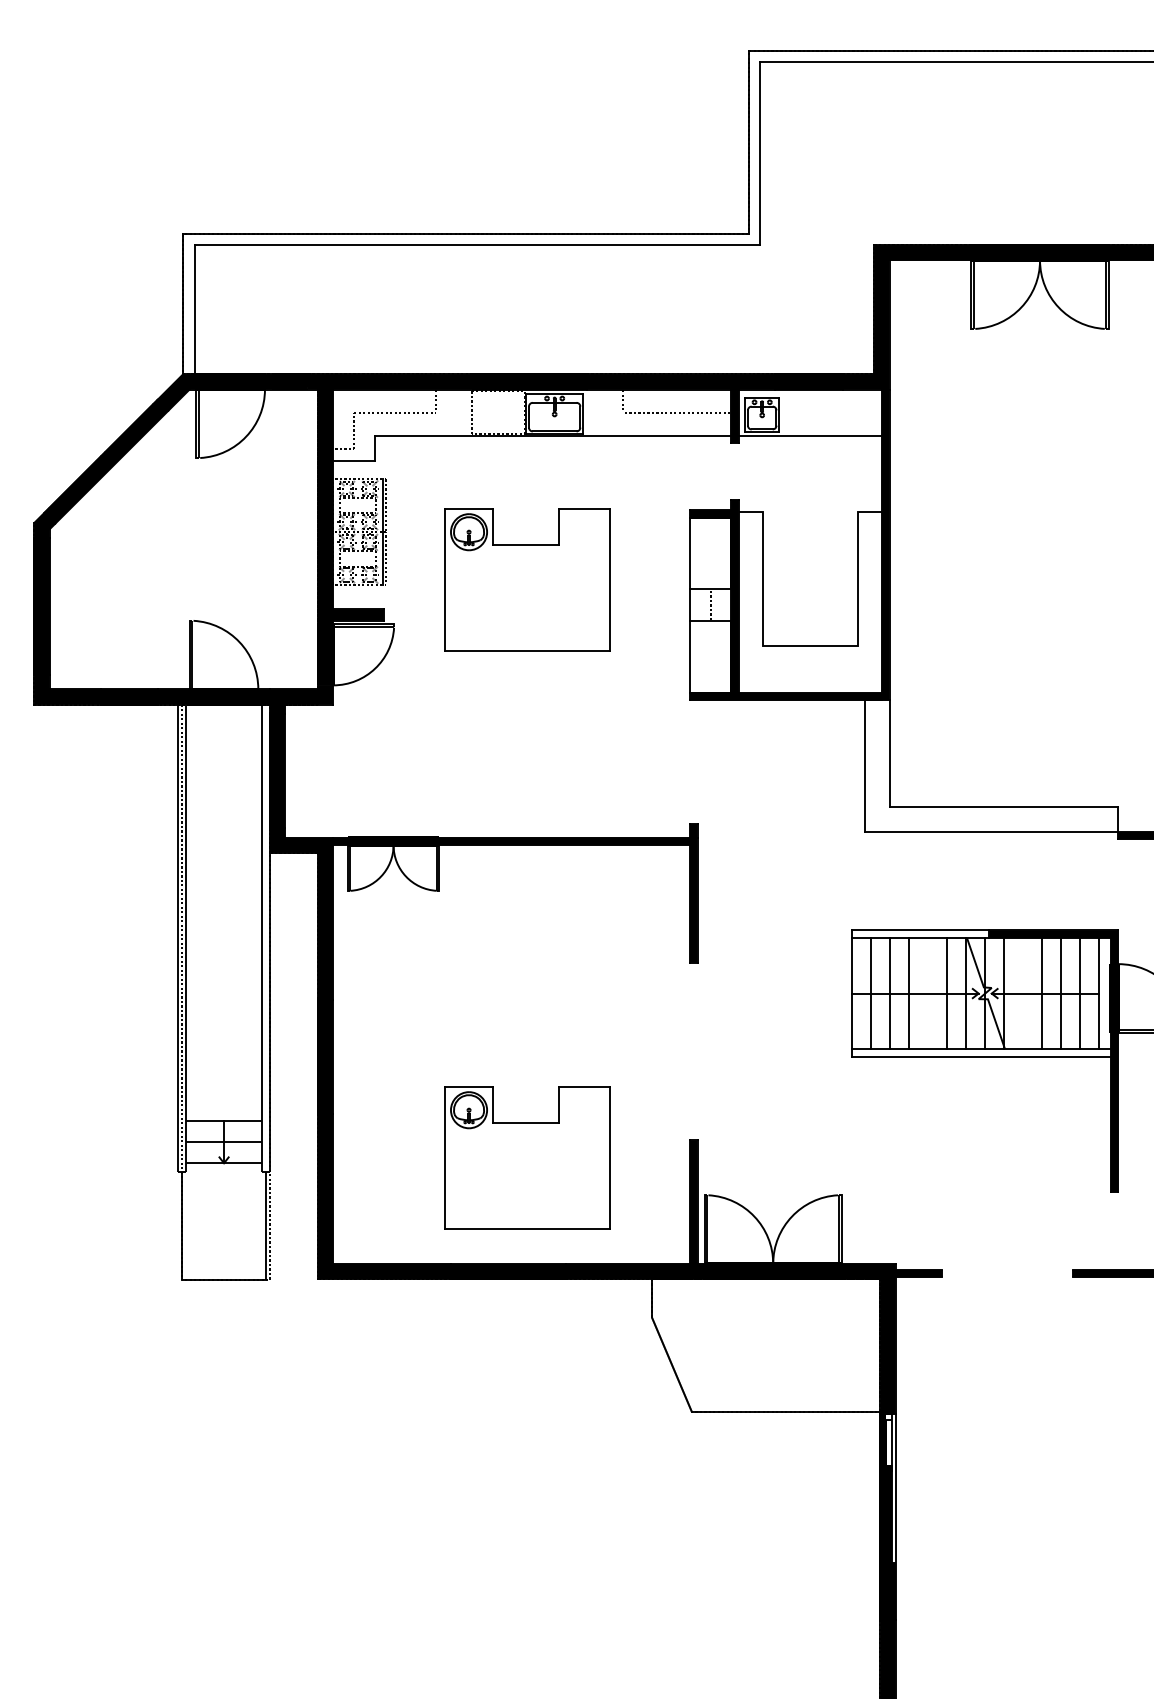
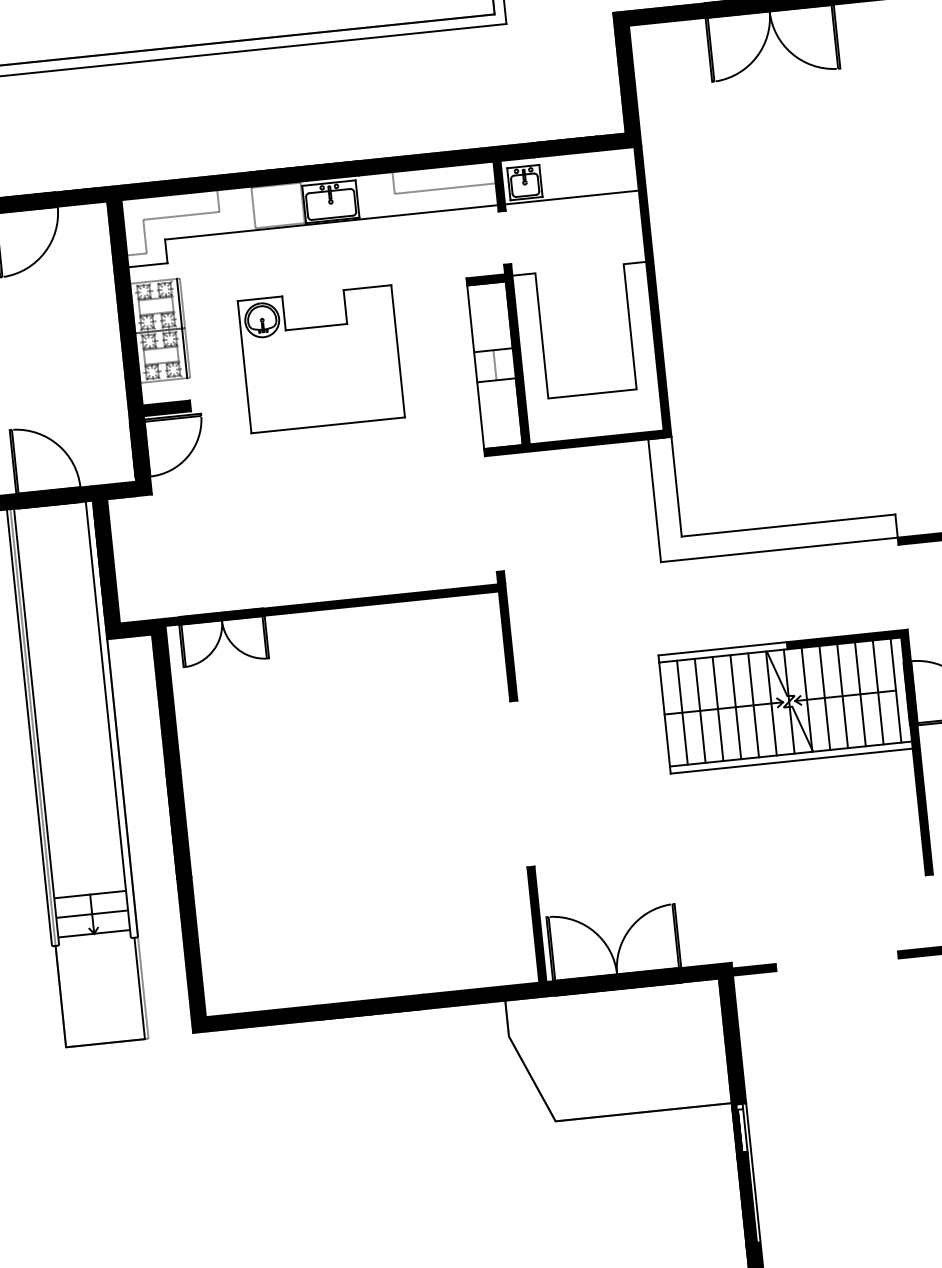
line: (928, 993) -> (736, 707), added
line: (1023, 993) -> (824, 697), added
part: (527, 1157) -> (377, 899), removed

